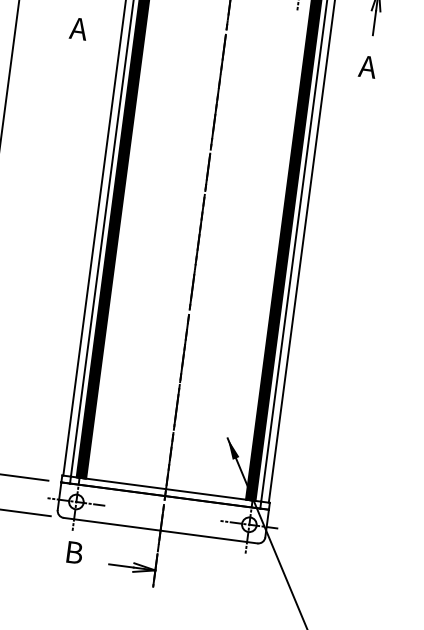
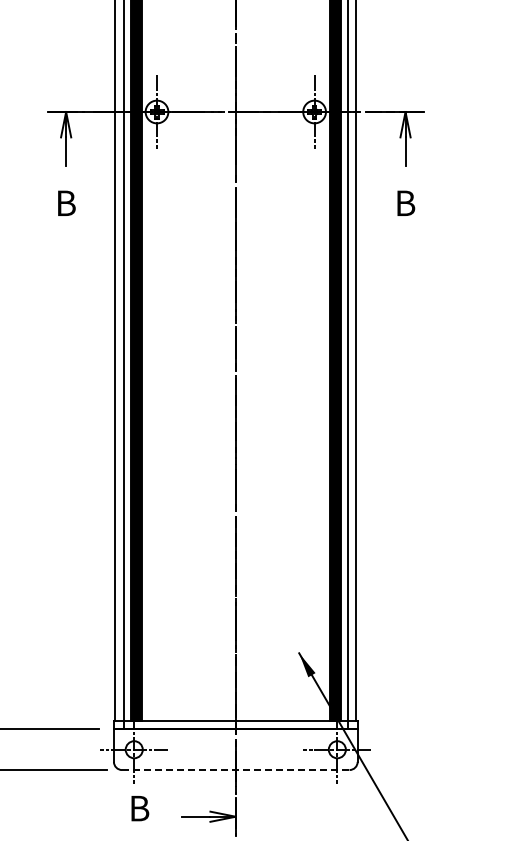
text: (79, 28) -> (65, 202), A -> B
text: (367, 66) -> (404, 202), A -> B
line: (160, 531) -> (235, 770), solid -> dashed

